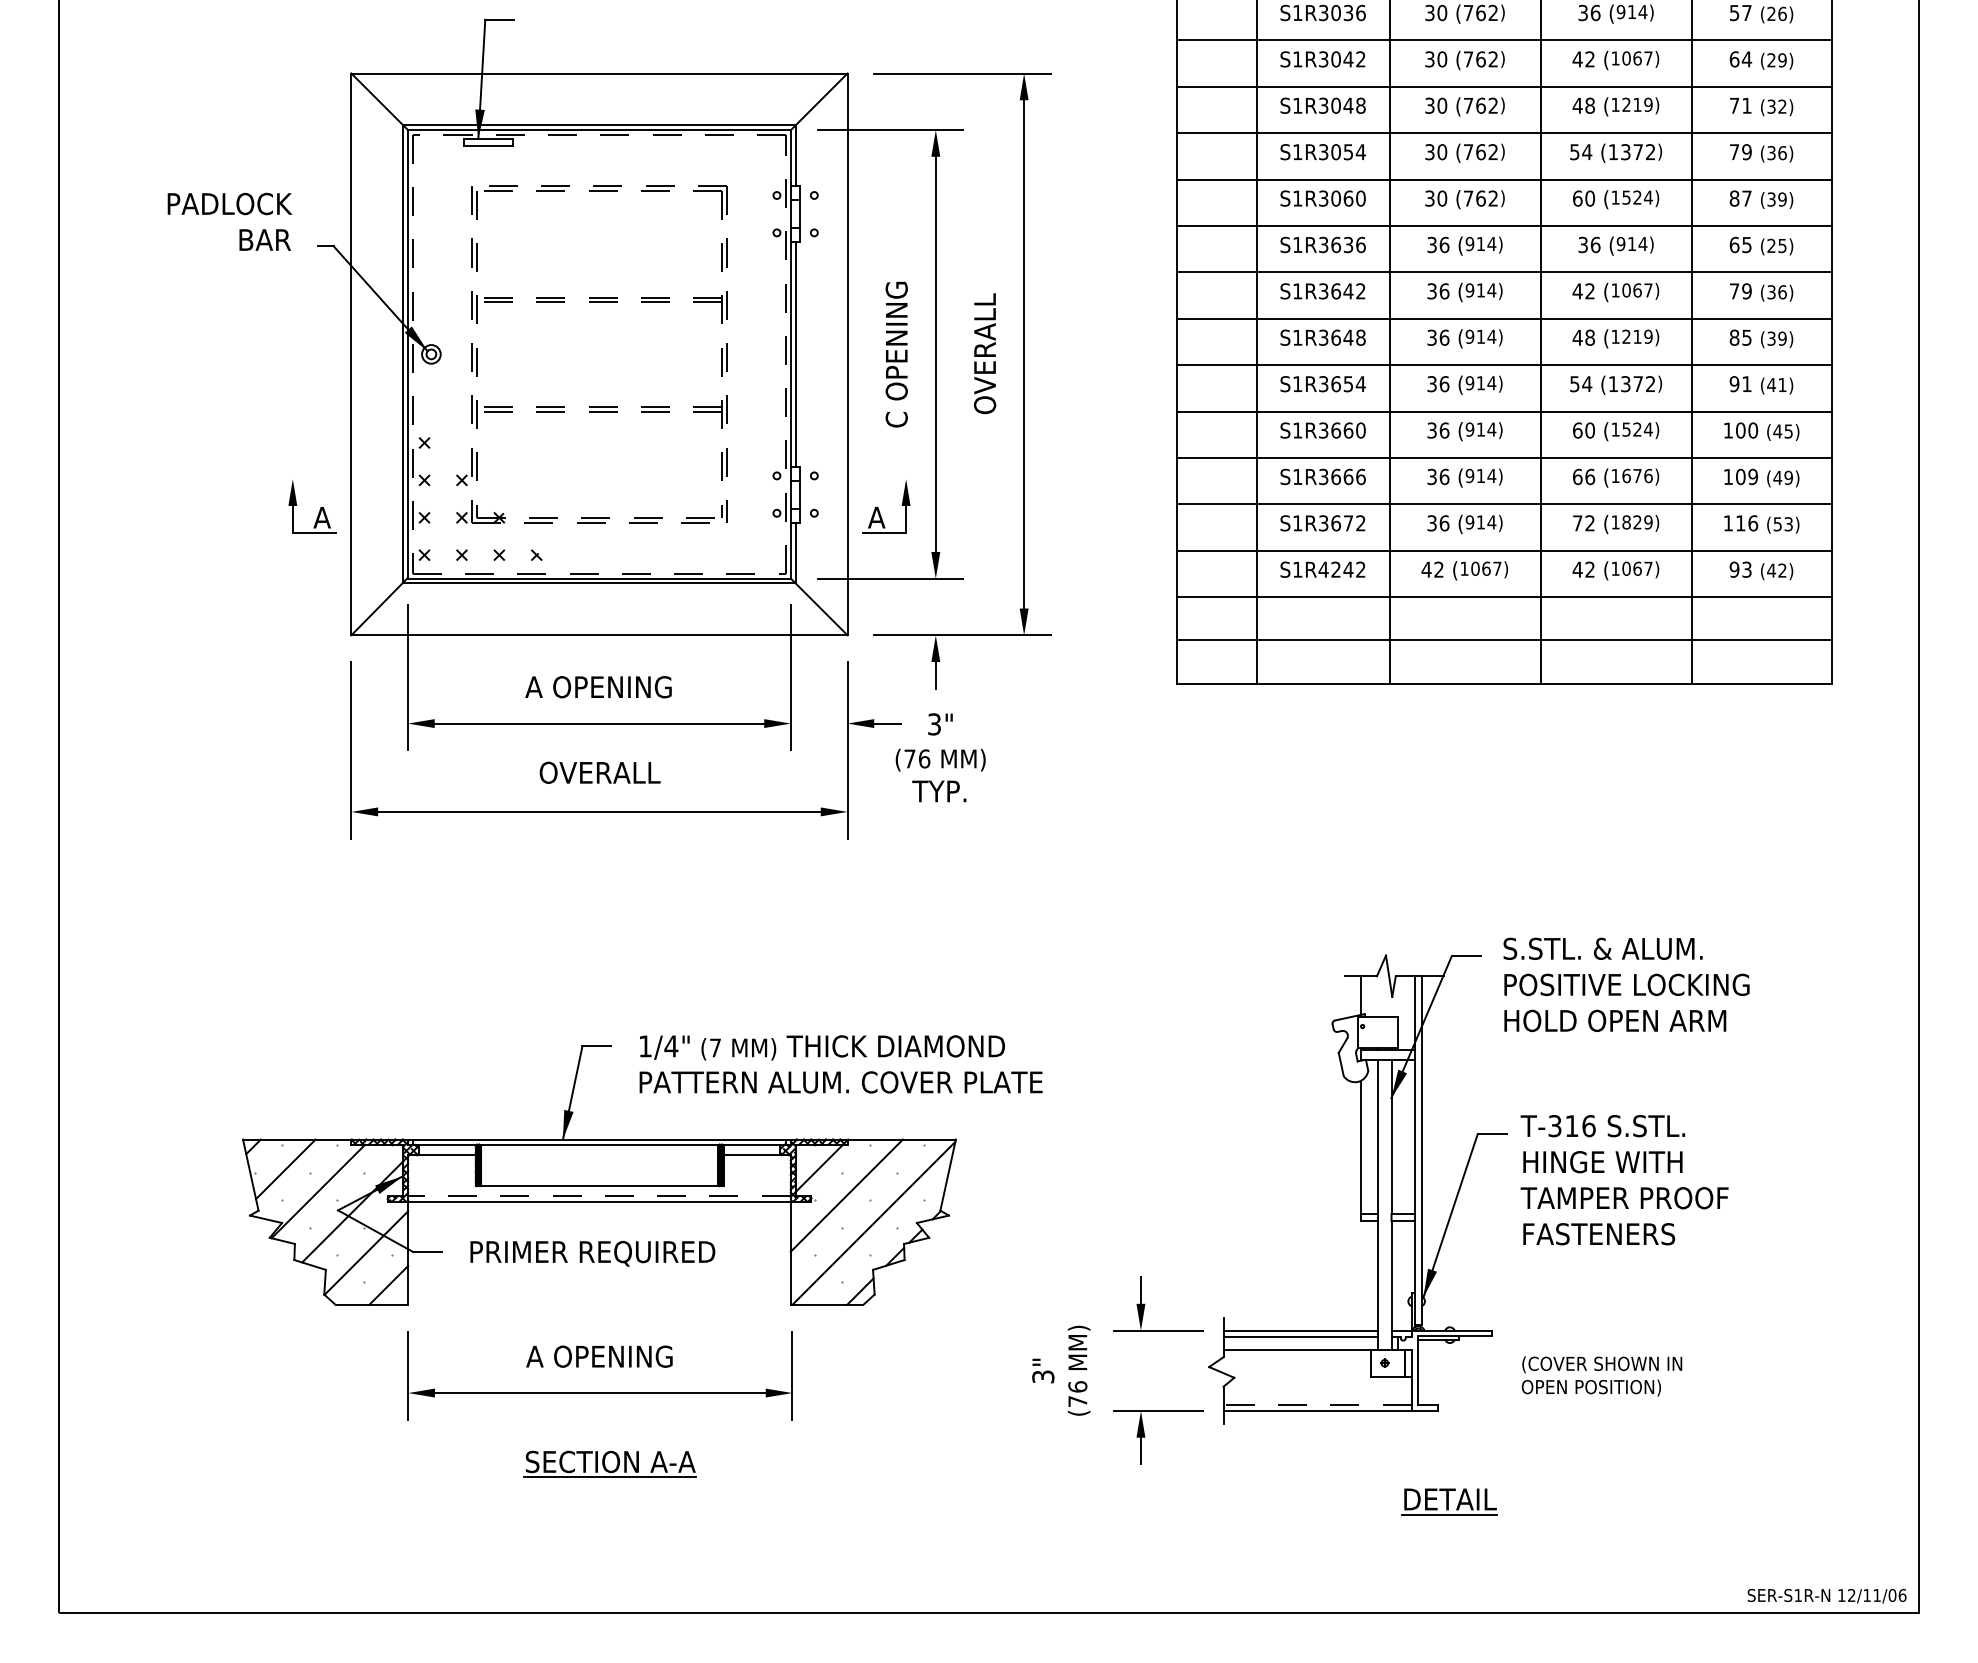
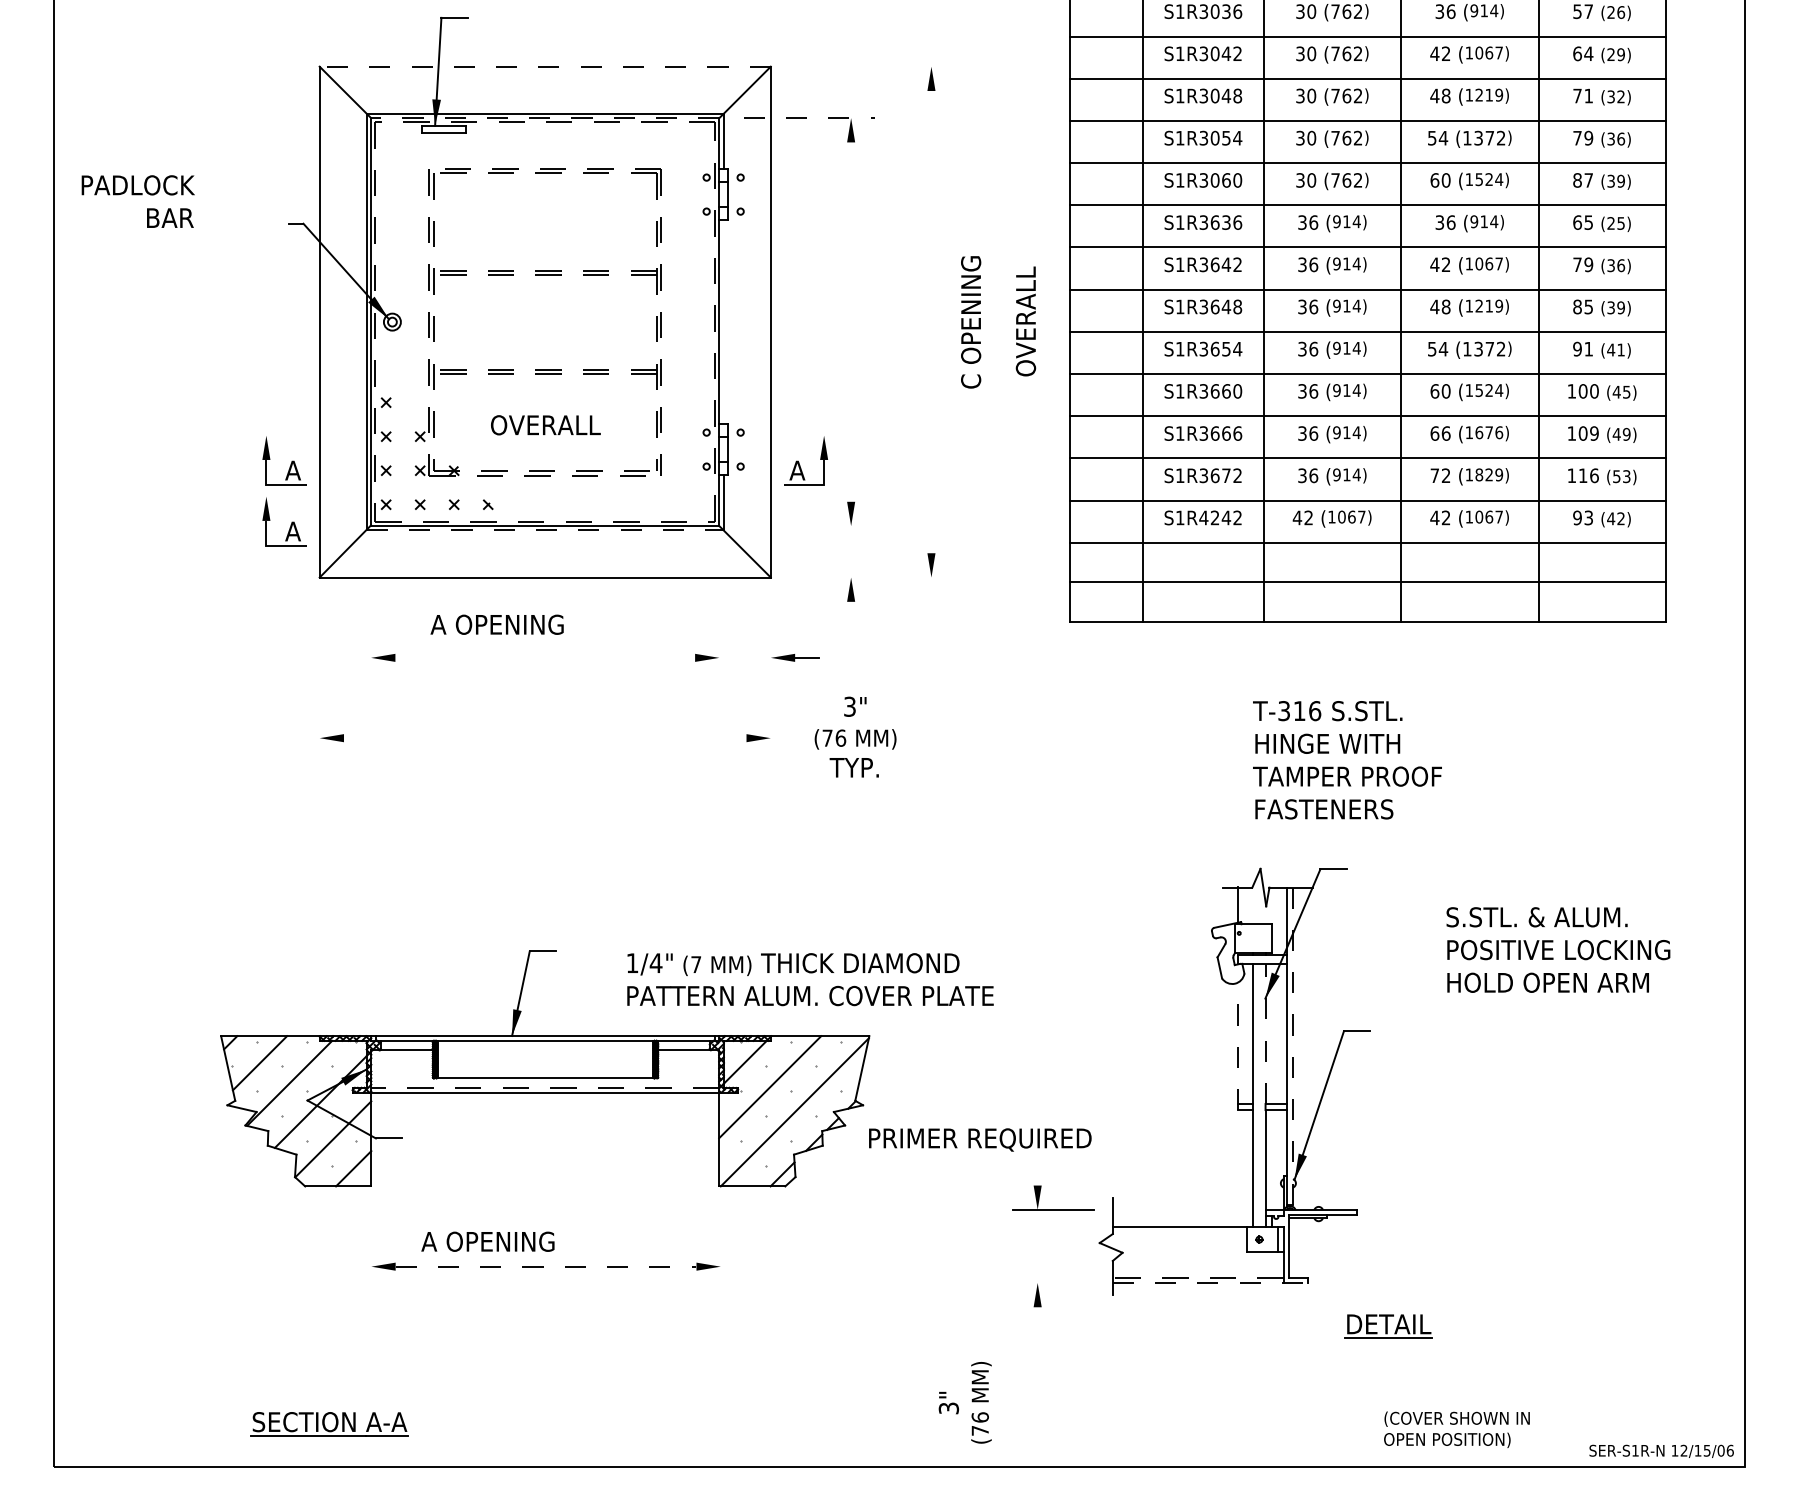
line: (598, 73) -> (544, 66), solid -> dashed
line: (962, 73) -> (875, 66), removed
line: (598, 130) -> (544, 118), solid -> dashed
line: (890, 130) -> (809, 118), solid -> dashed
text: (229, 221) -> (137, 201), moved
text: (985, 353) -> (1026, 321), moved
line: (795, 354) -> (723, 322), removed
text: (896, 354) -> (970, 322), moved
line: (935, 354) -> (850, 322), removed
line: (1024, 354) -> (931, 322), removed
part: (319, 576) -> (290, 524), added
line: (889, 578) -> (809, 525), removed
line: (599, 583) -> (545, 530), solid -> dashed
line: (962, 635) -> (875, 577), removed
line: (935, 675) -> (850, 614), removed
line: (407, 677) -> (370, 615), removed
line: (790, 677) -> (718, 615), removed
text: (598, 687) -> (497, 625), moved
line: (599, 723) -> (545, 657), removed
line: (351, 750) -> (319, 682), removed
line: (847, 750) -> (770, 682), removed
text: (940, 757) -> (855, 736), moved
text: (599, 772) -> (545, 424), moved
line: (599, 811) -> (545, 737), removed
text: (1626, 984) -> (1558, 949), moved
text: (840, 1064) -> (809, 979), moved
line: (1391, 1136) -> (1265, 1033), solid -> dashed
line: (1361, 1150) -> (1238, 1046), solid -> dashed
line: (1421, 1151) -> (1292, 1047), solid -> dashed
text: (1624, 1180) -> (1347, 760), moved
text: (592, 1253) -> (979, 1139), moved
line: (1140, 1290) -> (1037, 1173), removed
line: (1300, 1330) -> (1182, 1209), removed
line: (1300, 1337) -> (1182, 1216), removed
text: (599, 1356) -> (487, 1241), moved
text: (1061, 1370) -> (965, 1402), moved
line: (408, 1375) -> (371, 1250), removed
line: (792, 1375) -> (720, 1250), removed
text: (1601, 1376) -> (1456, 1429), moved
line: (600, 1393) -> (546, 1267), solid -> dashed
line: (1158, 1410) -> (1053, 1282), removed
line: (1331, 1410) -> (1210, 1282), solid -> dashed
line: (1140, 1450) -> (1037, 1318), removed
part: (609, 1463) -> (328, 1423), moved
part: (1449, 1501) -> (1388, 1326), moved
text: (1876, 1595) -> (1706, 1450), 12/11/06 -> 12/15/06

